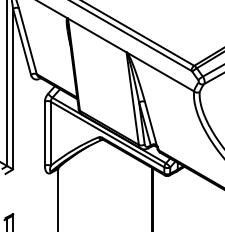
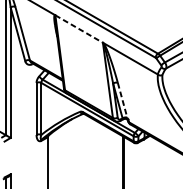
line: (97, 35) -> (79, 29), solid -> dashed
line: (150, 123) -> (122, 100), solid -> dashed

